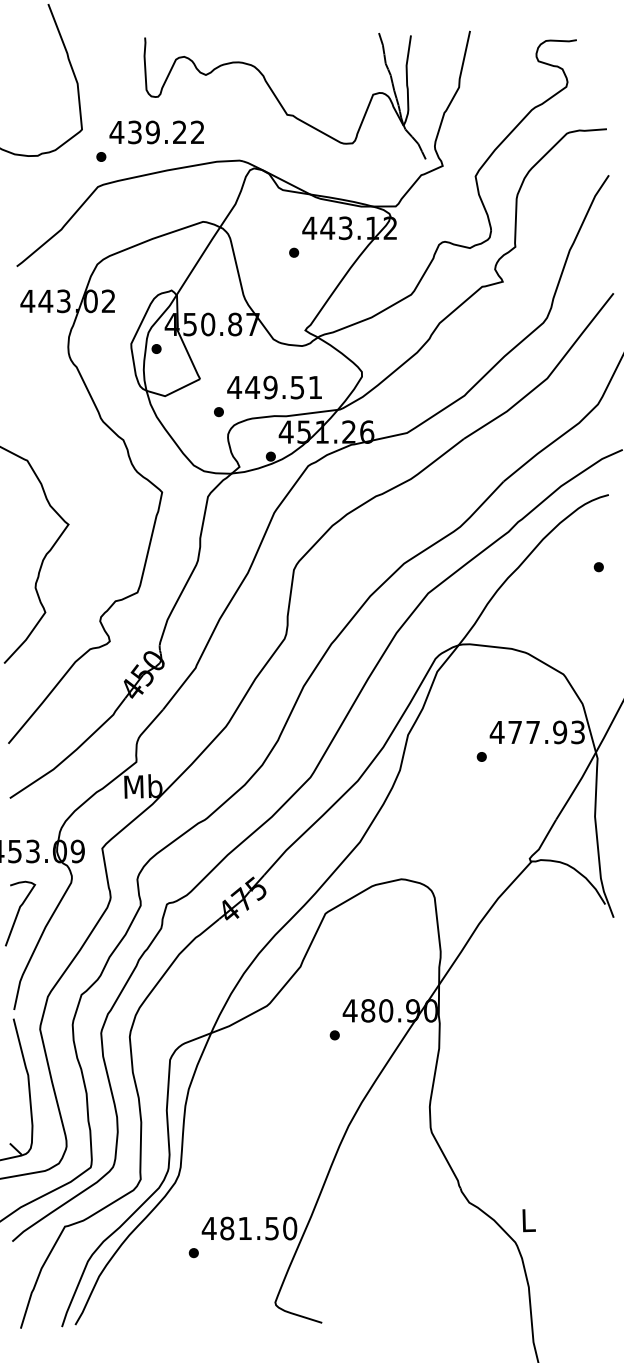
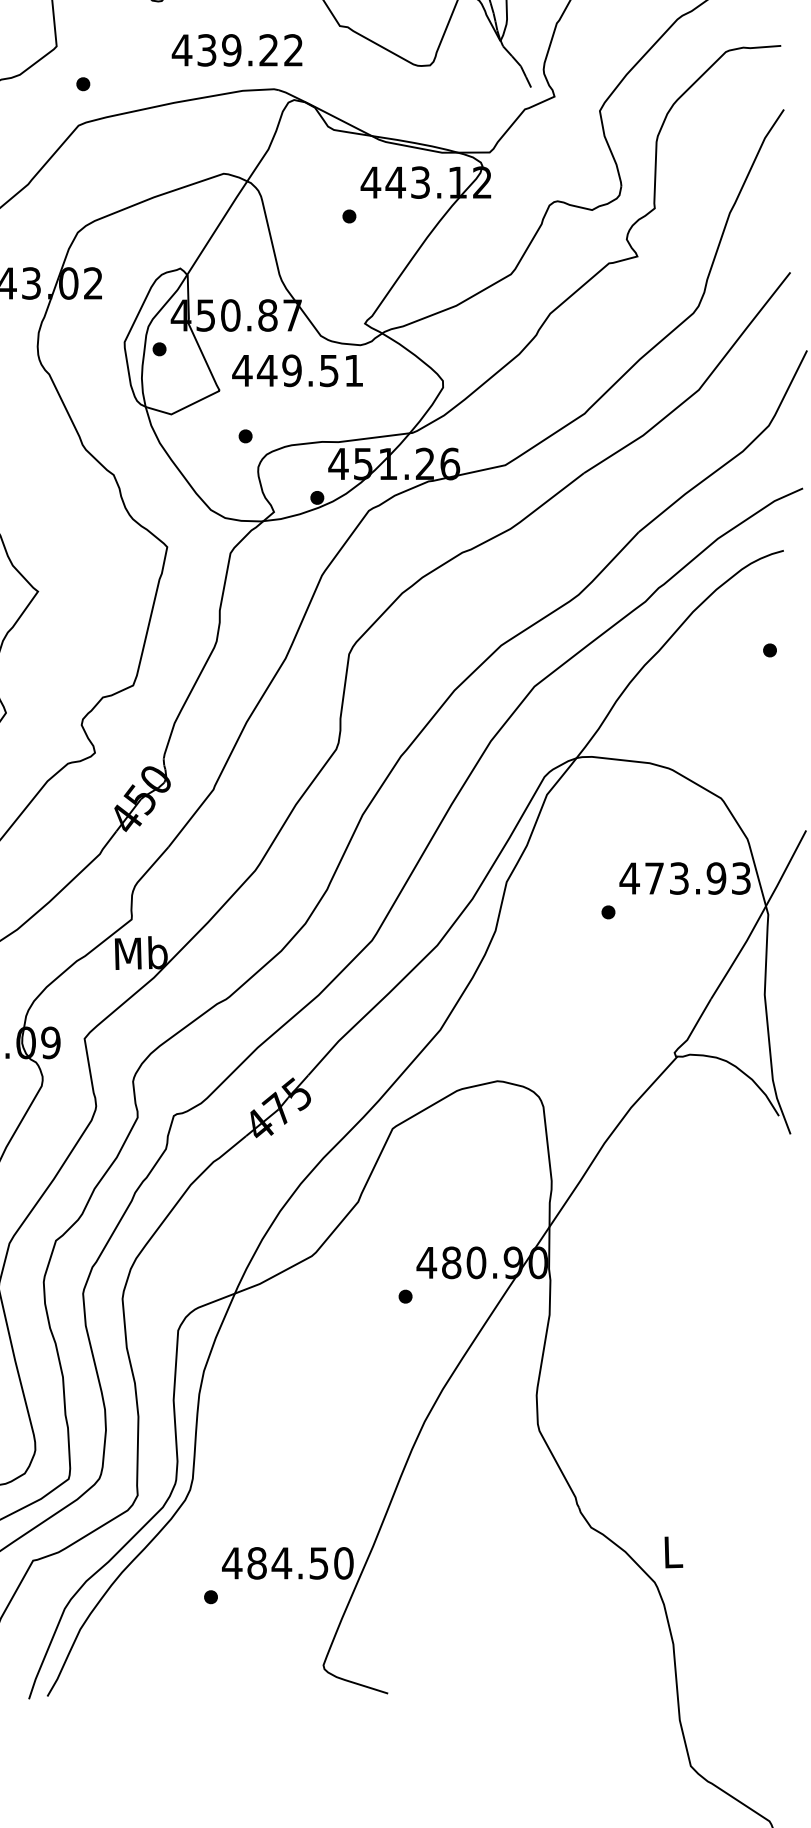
text: (156, 132) -> (236, 50), moved
text: (274, 387) -> (297, 370), moved
text: (532, 732) -> (678, 878), 477.93 -> 473.93
text: (244, 1228) -> (280, 1563), 481.50 -> 484.50

